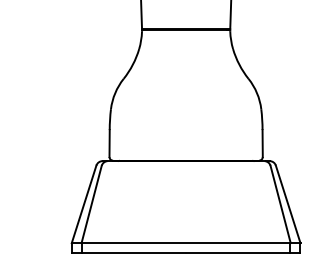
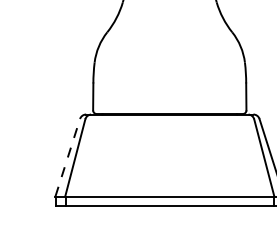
line: (84, 204) -> (68, 157), solid -> dashed

